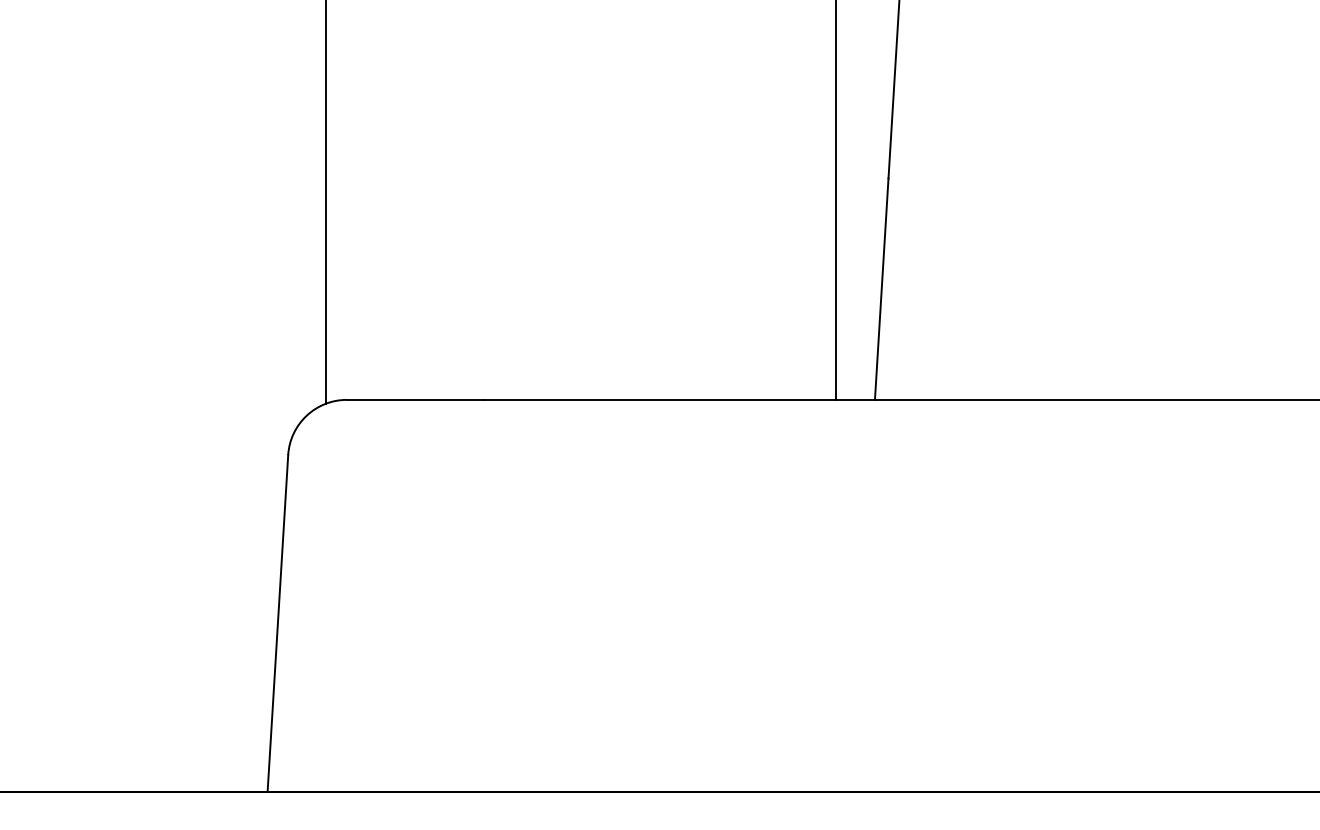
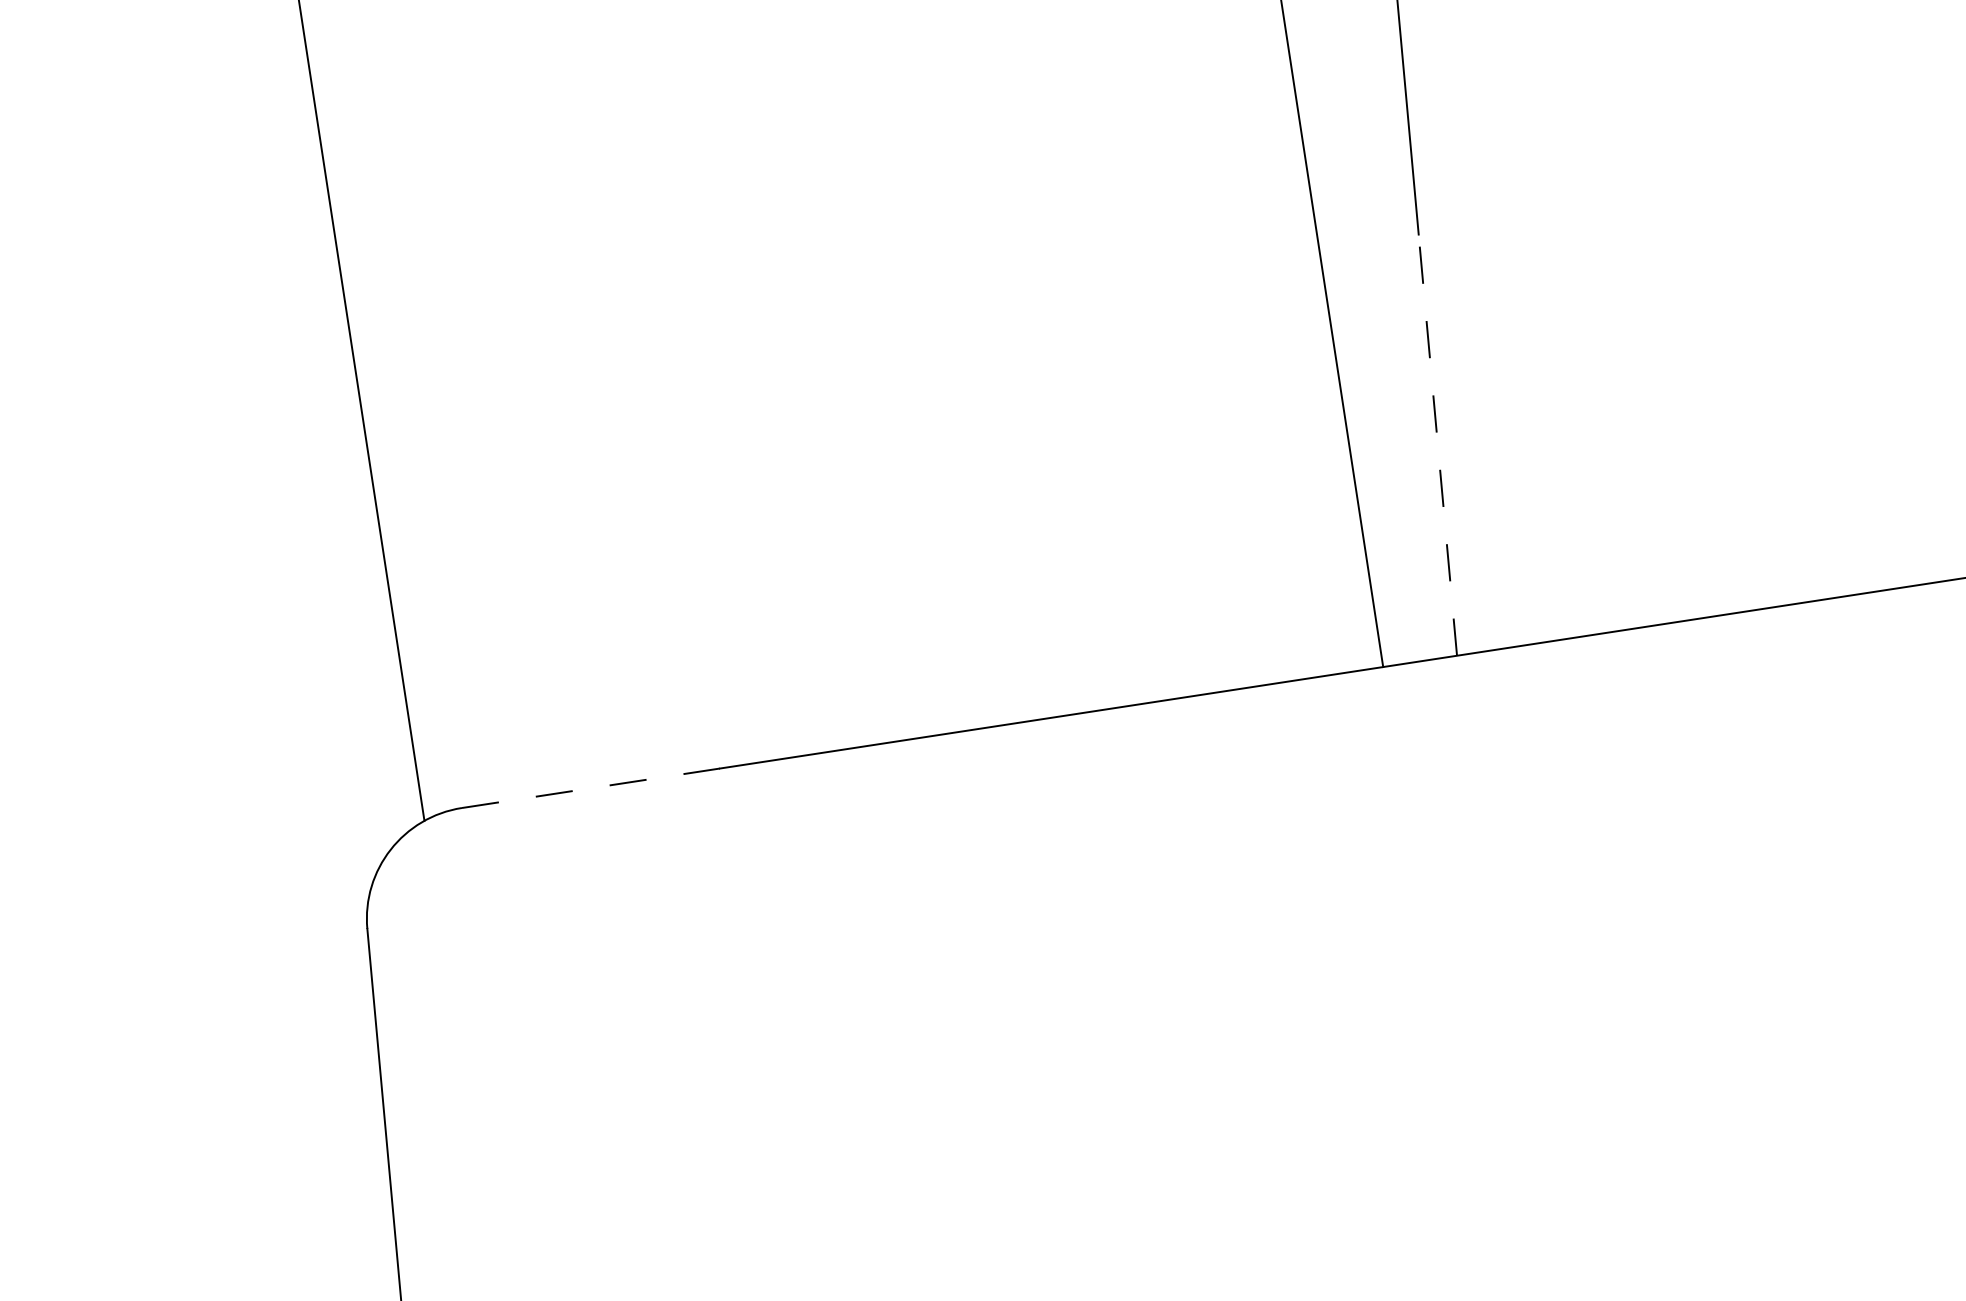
line: (881, 289) -> (1437, 445), solid -> dashed
line: (415, 399) -> (591, 787), solid -> dashed

